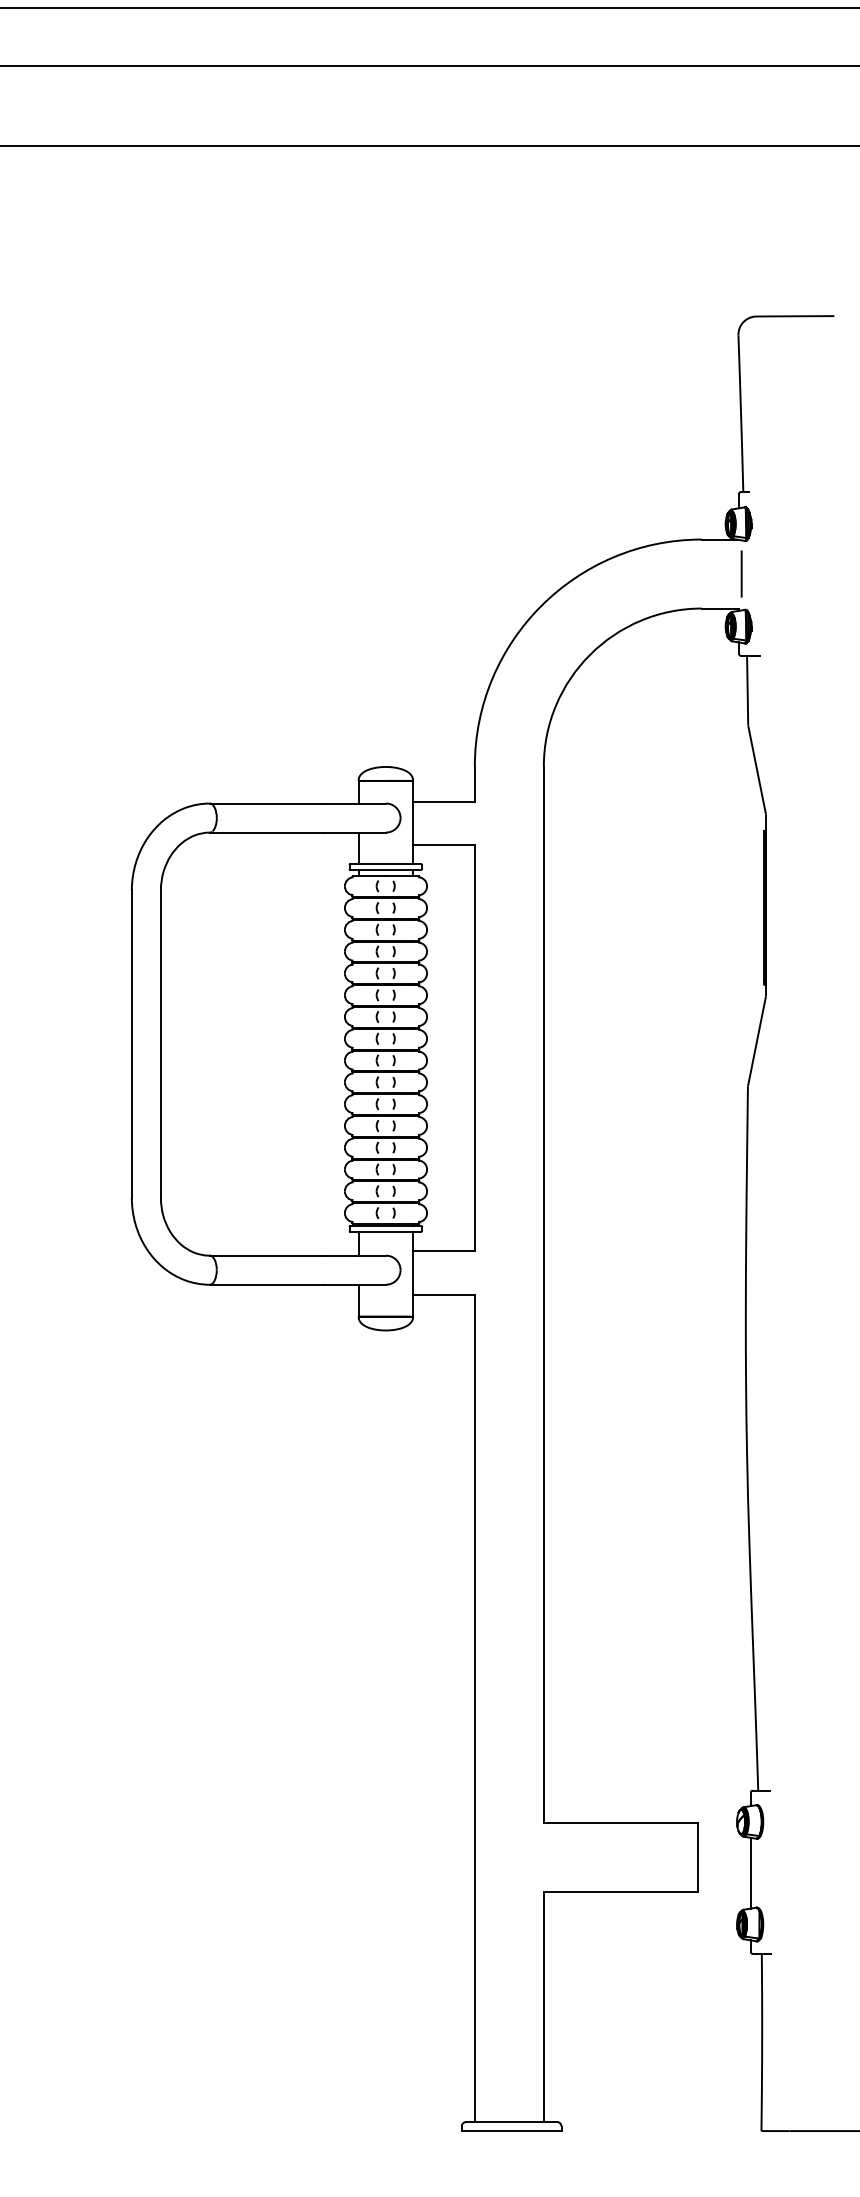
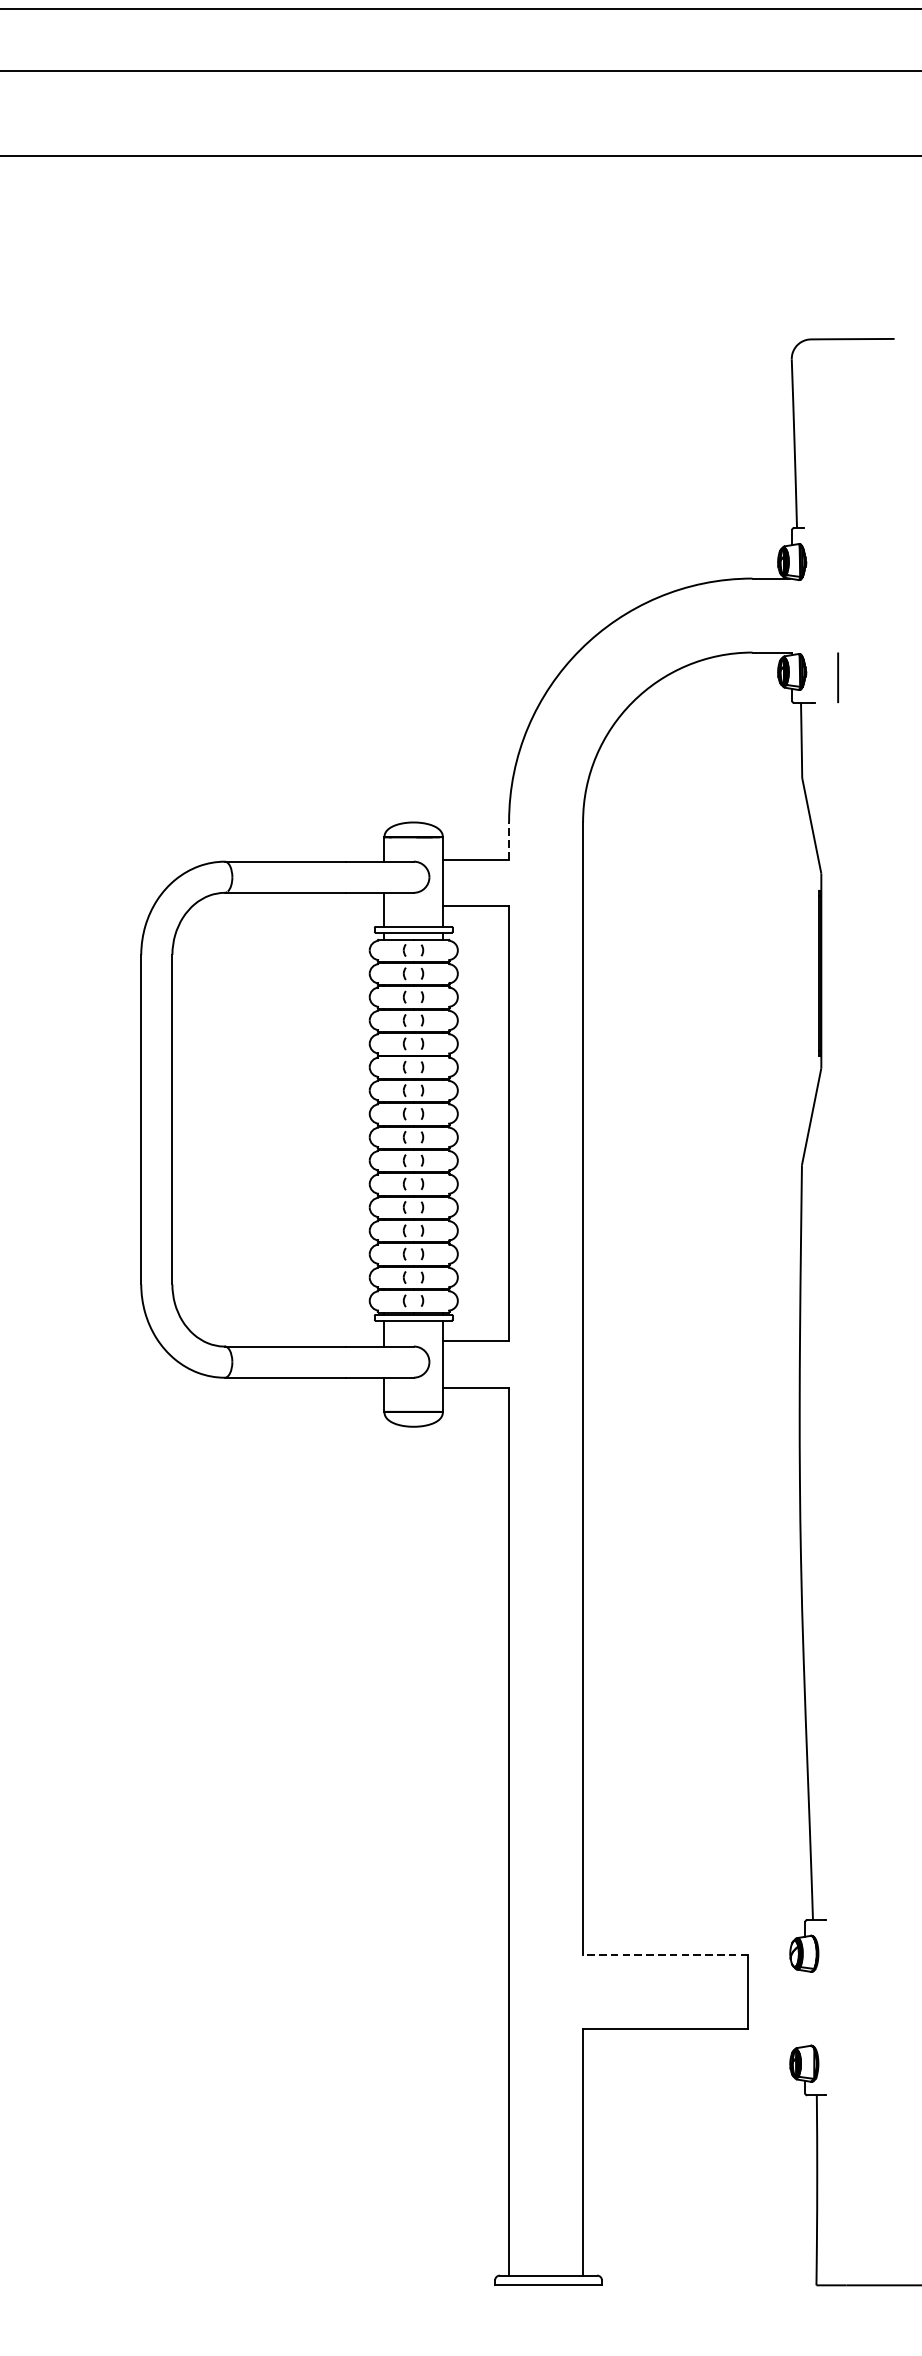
line: (741, 573) -> (837, 677), moved
line: (474, 783) -> (508, 840), solid -> dashed
line: (620, 1823) -> (665, 1955), solid -> dashed
line: (750, 1872) -> (804, 2008), removed

